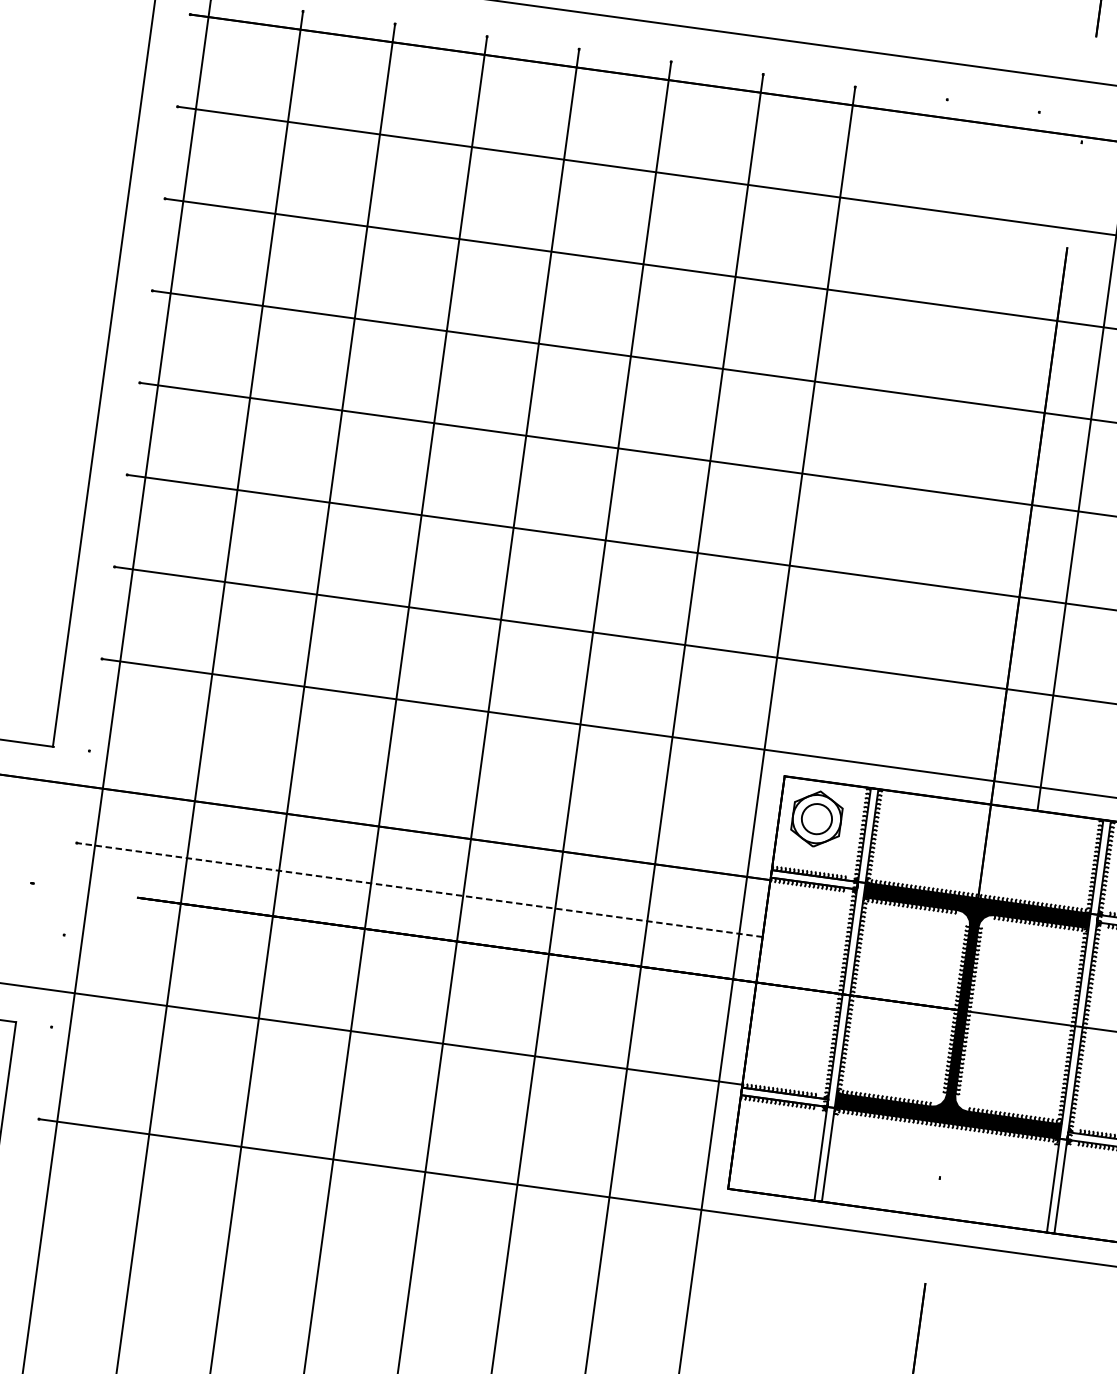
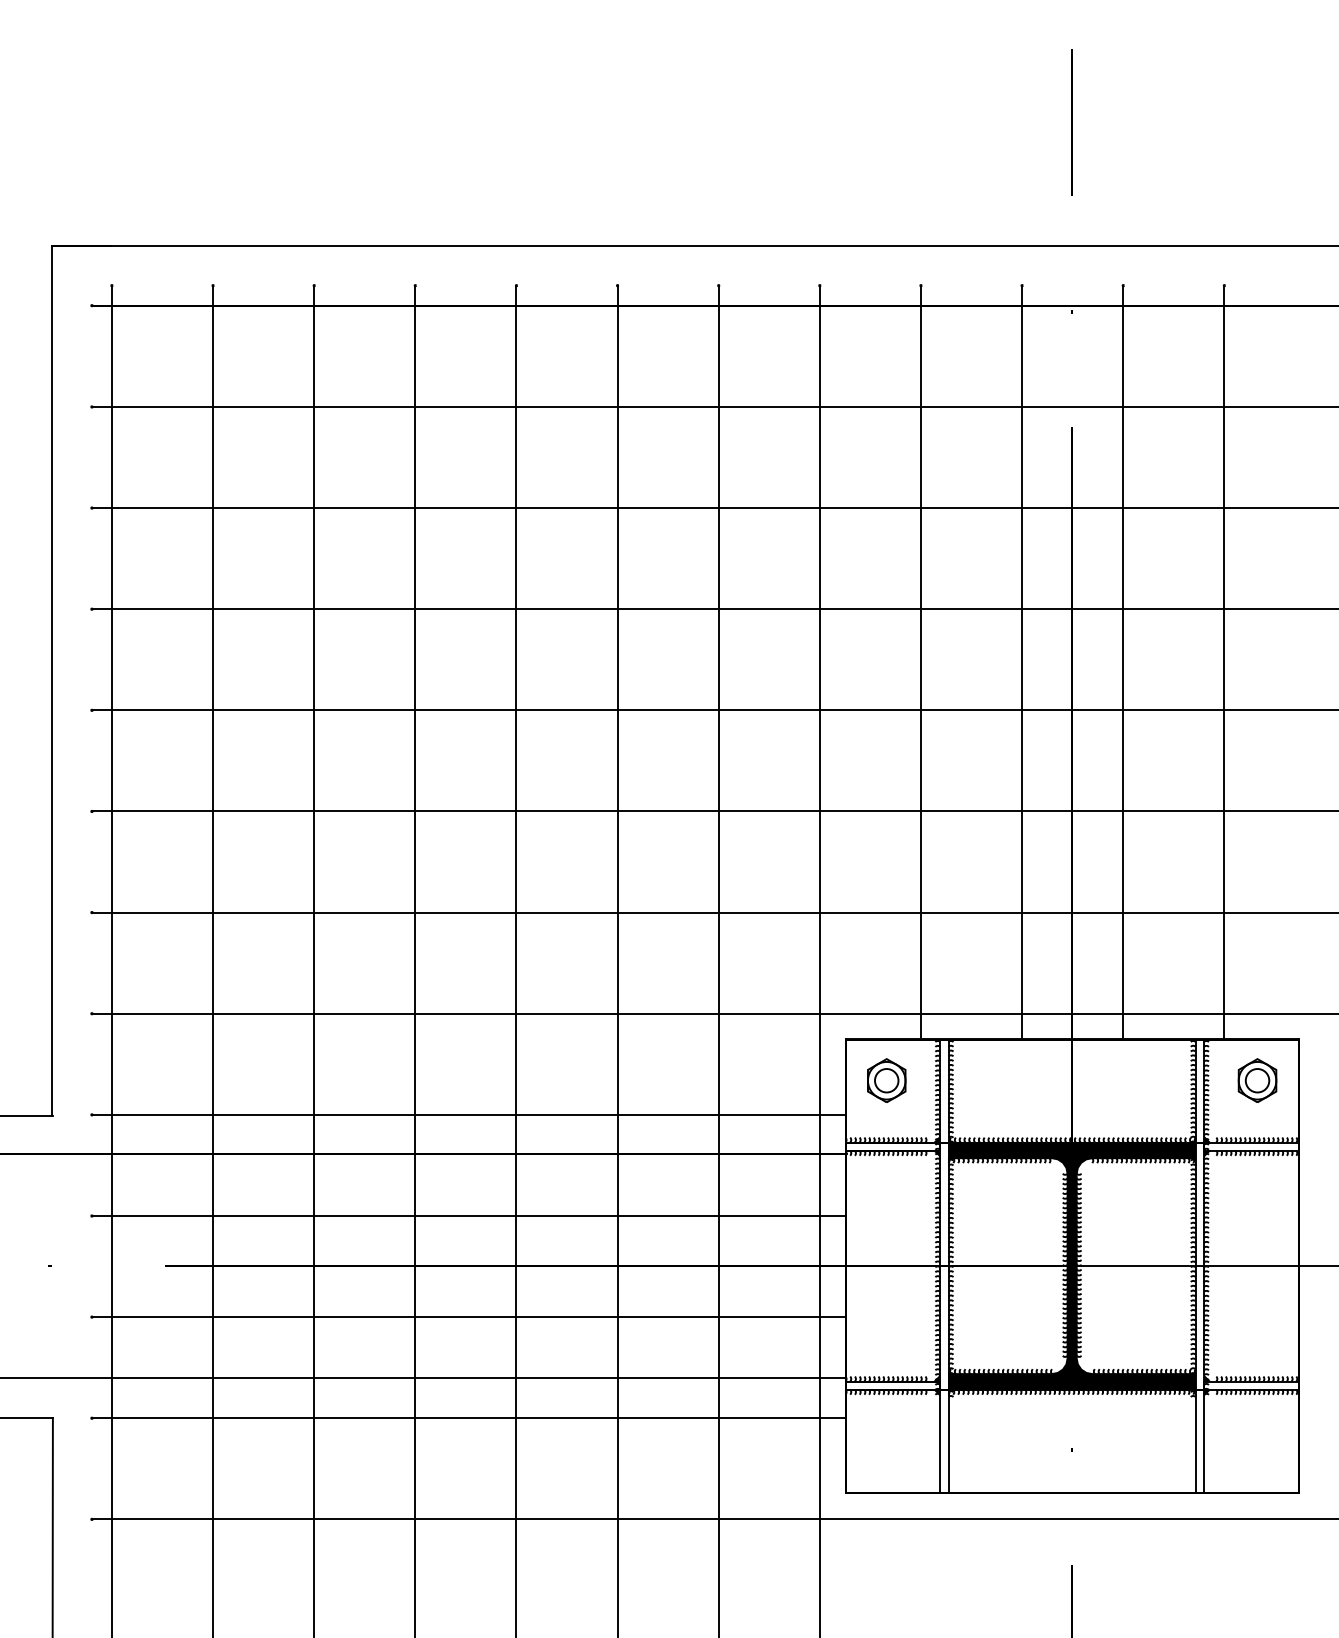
line: (900, 442) -> (921, 662), added
line: (992, 455) -> (1022, 662), added
line: (432, 797) -> (468, 1114), added
part: (816, 818) -> (886, 1080), size x0.71
line: (419, 890) -> (468, 1216), dashed -> solid
line: (406, 982) -> (468, 1317), added
line: (394, 1074) -> (468, 1418), added

